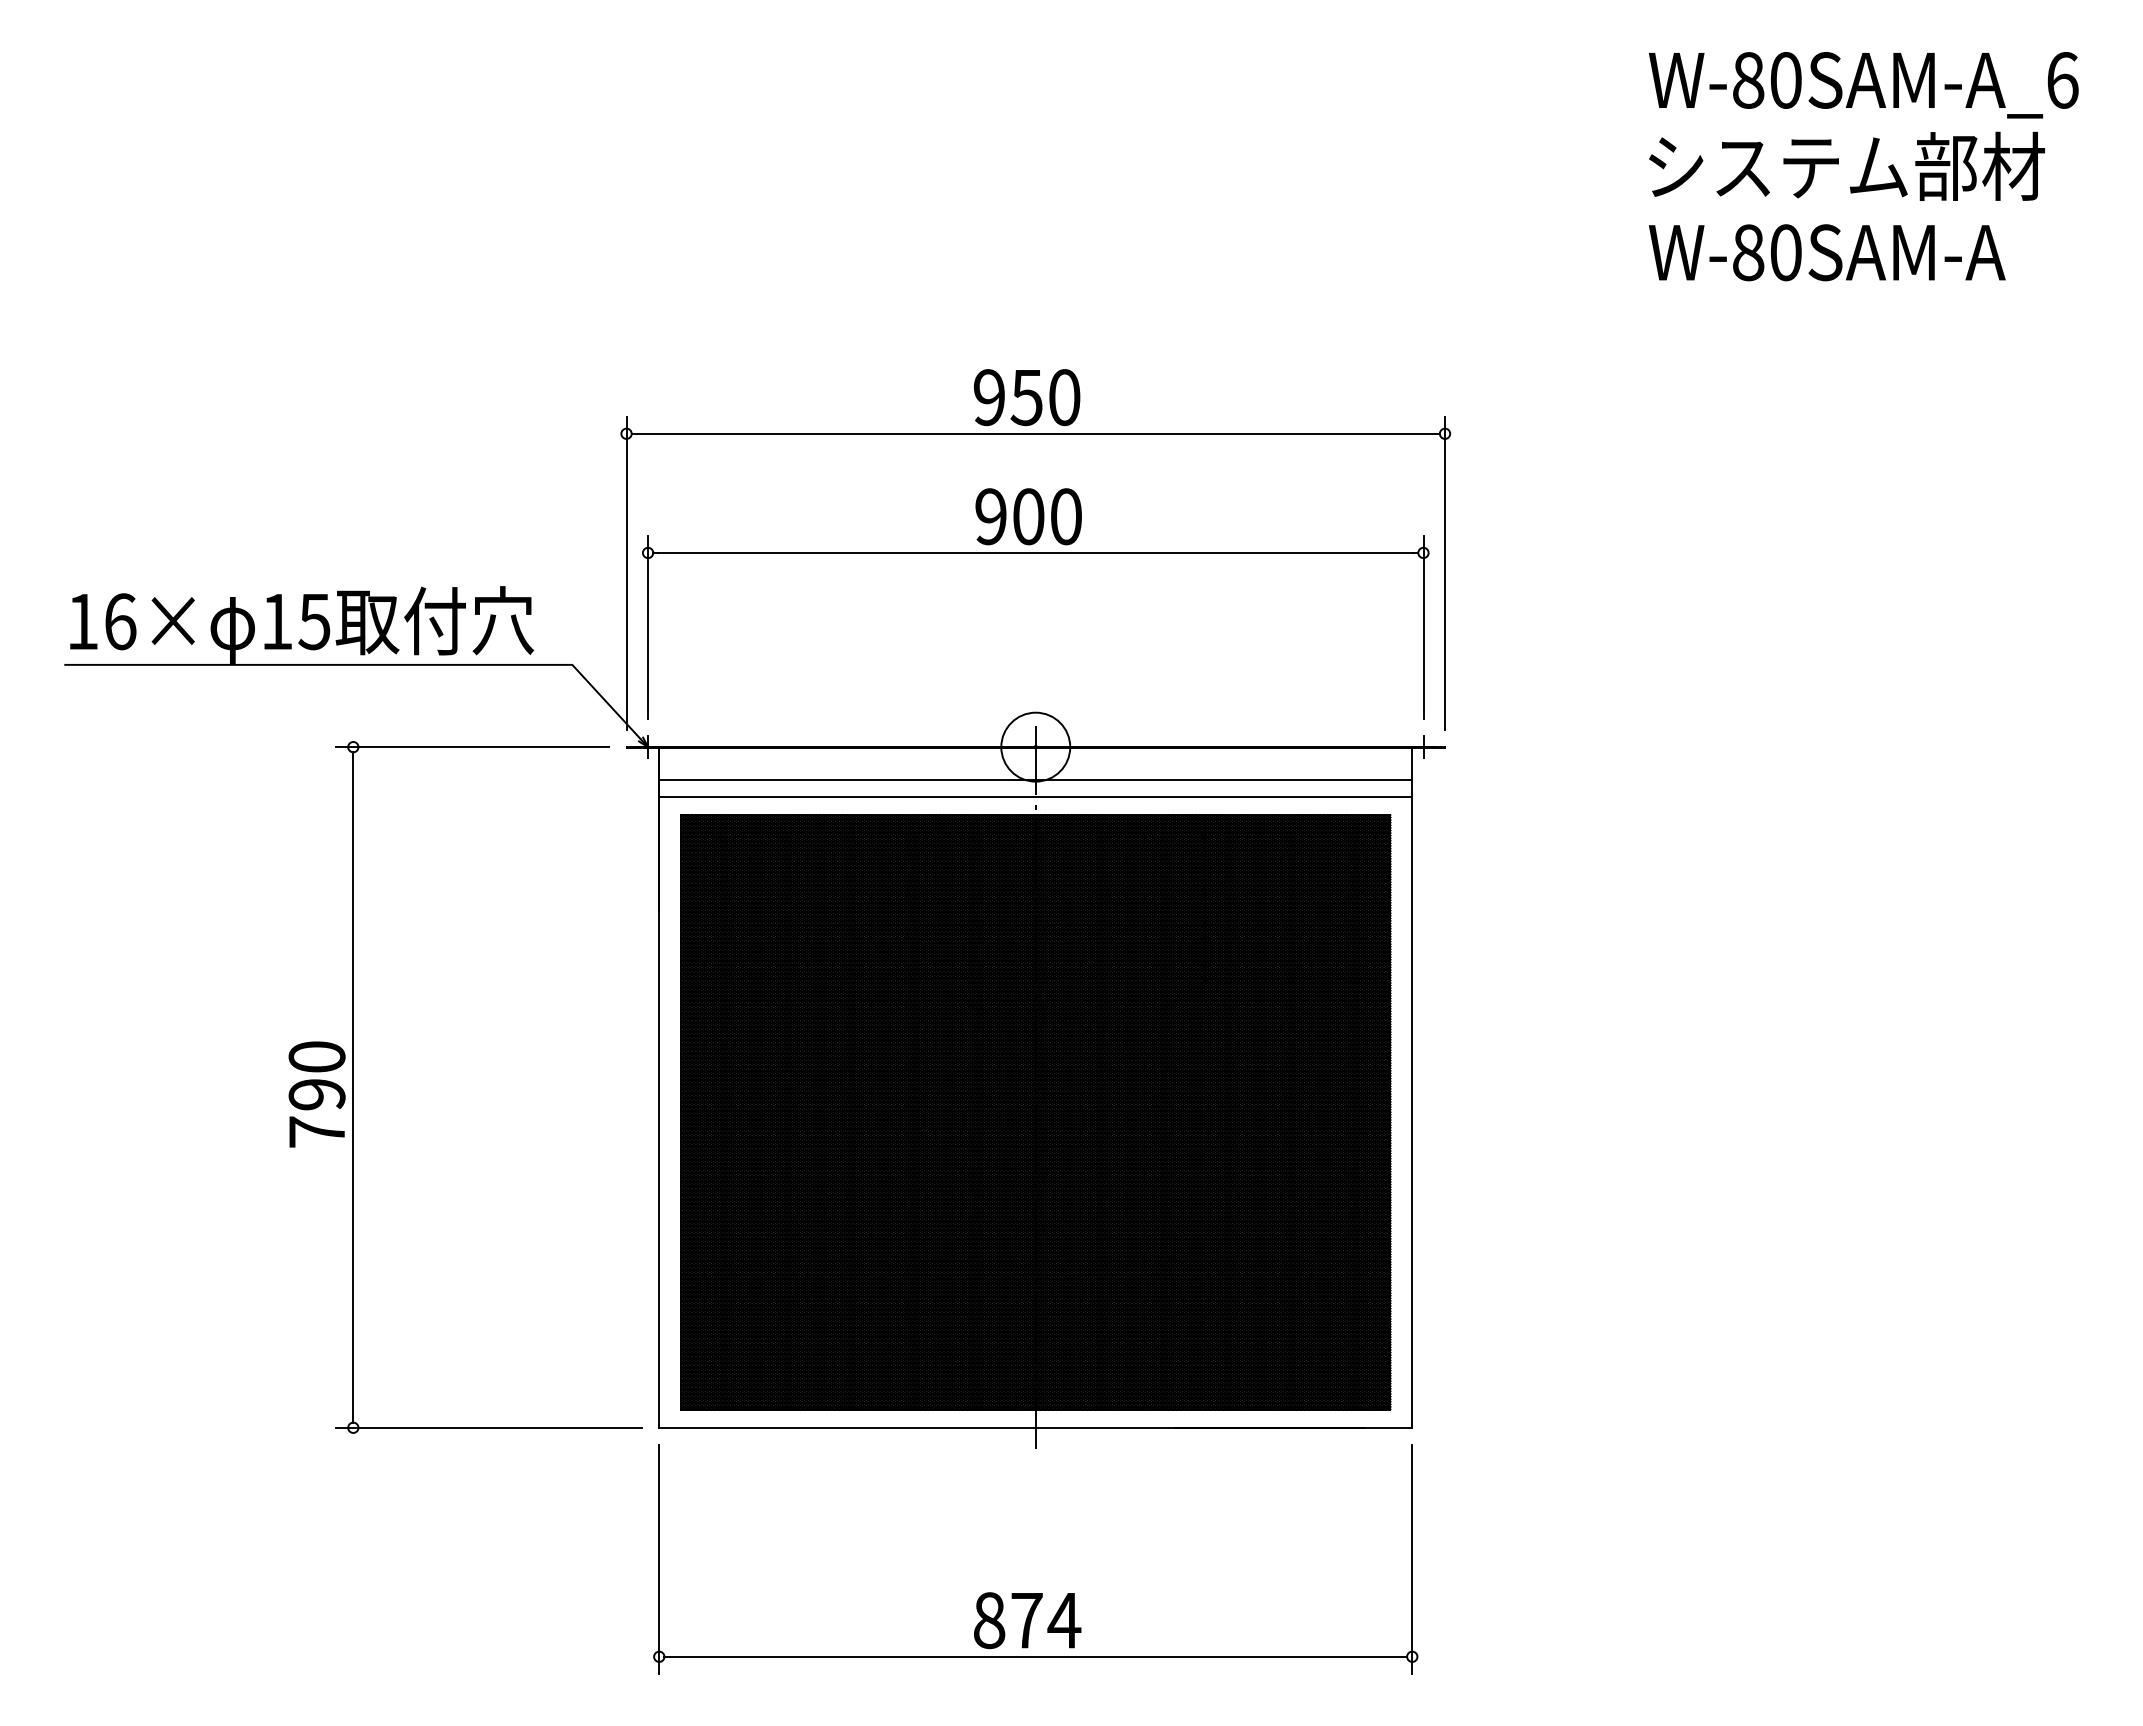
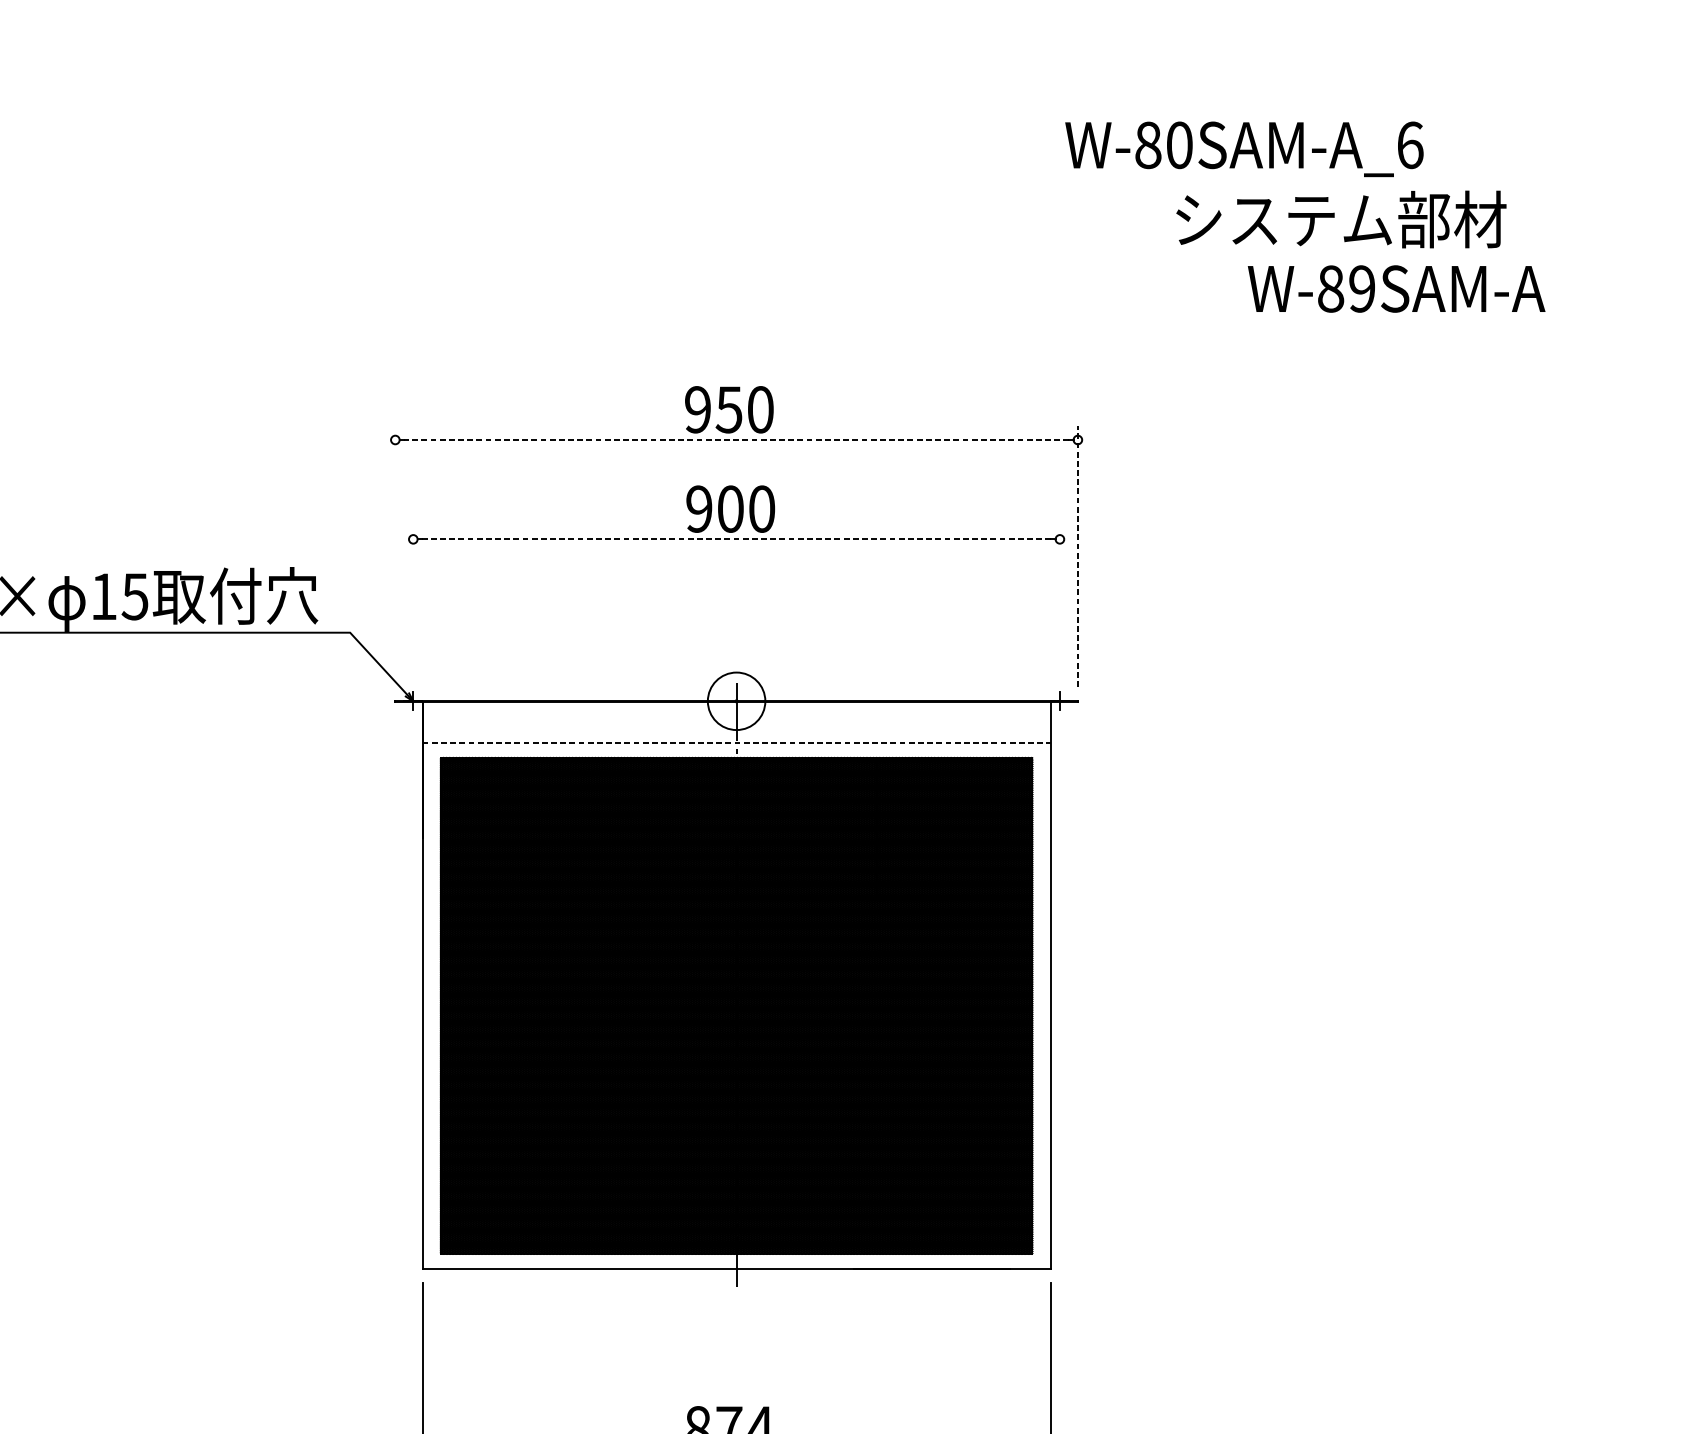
text: (1863, 85) -> (1244, 149), moved
text: (1846, 165) -> (1340, 218), moved
text: (1785, 252) -> (1361, 288), W-80SAM-A -> W-89SAM-A
line: (1035, 433) -> (736, 439), solid -> dashed
line: (1035, 552) -> (736, 538), solid -> dashed
line: (626, 572) -> (395, 555), removed
line: (1445, 573) -> (1078, 556), solid -> dashed
line: (648, 627) -> (413, 601), removed
line: (1423, 627) -> (1059, 601), removed
line: (1035, 779) -> (736, 728), removed
line: (1035, 797) -> (736, 743), solid -> dashed
part: (353, 1087) -> (167, 985), removed

